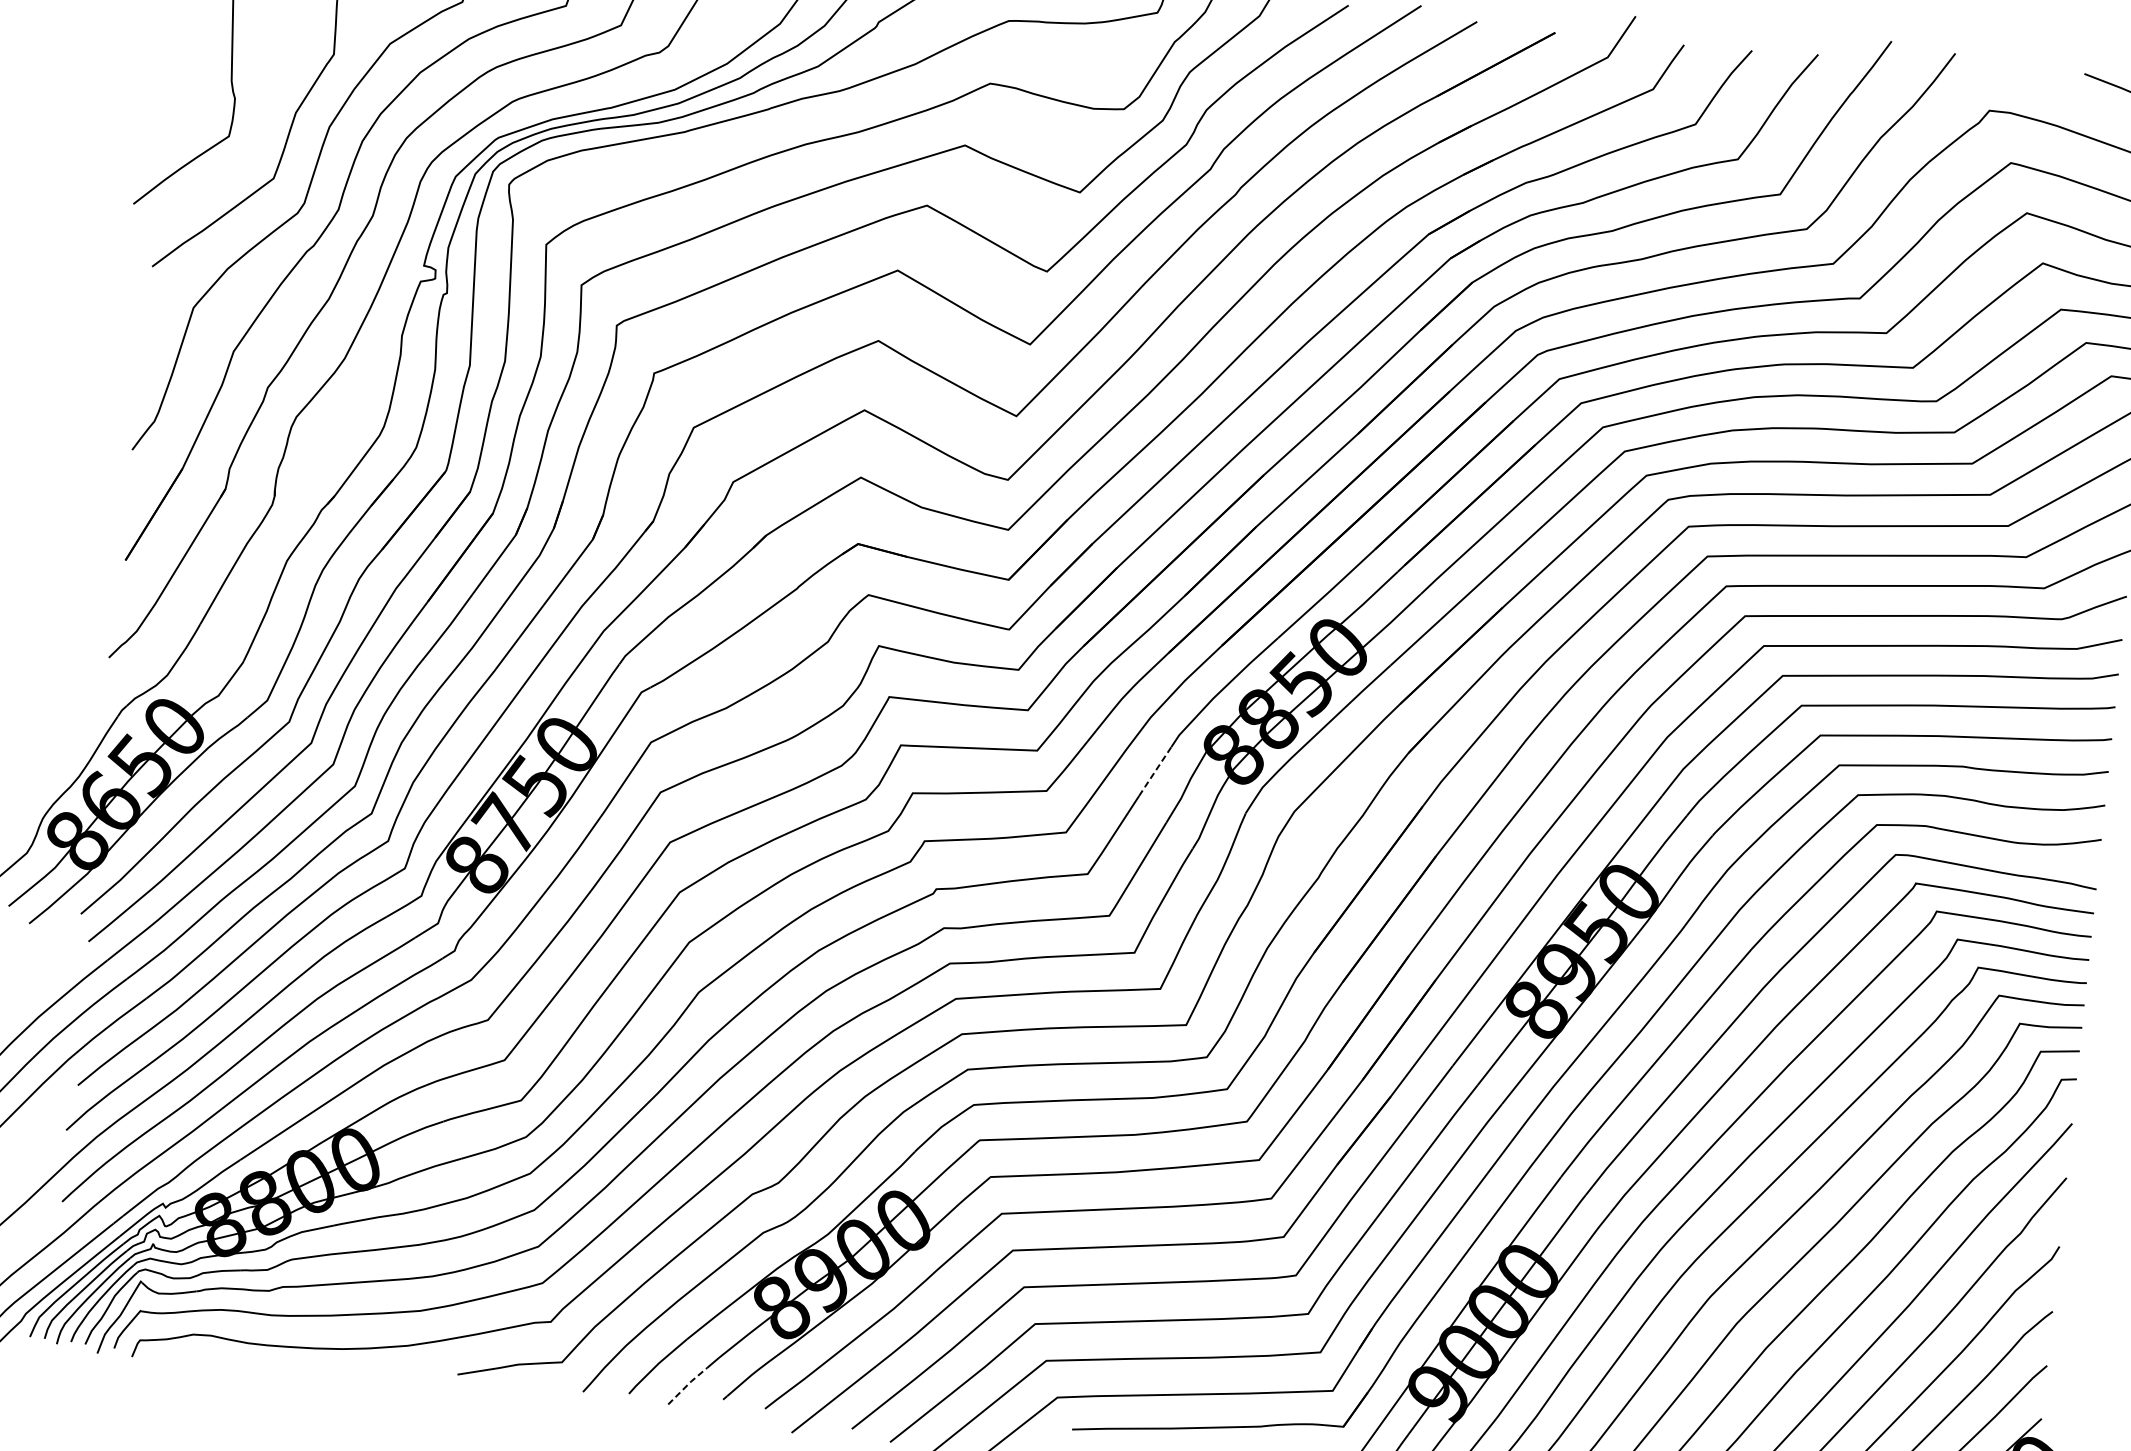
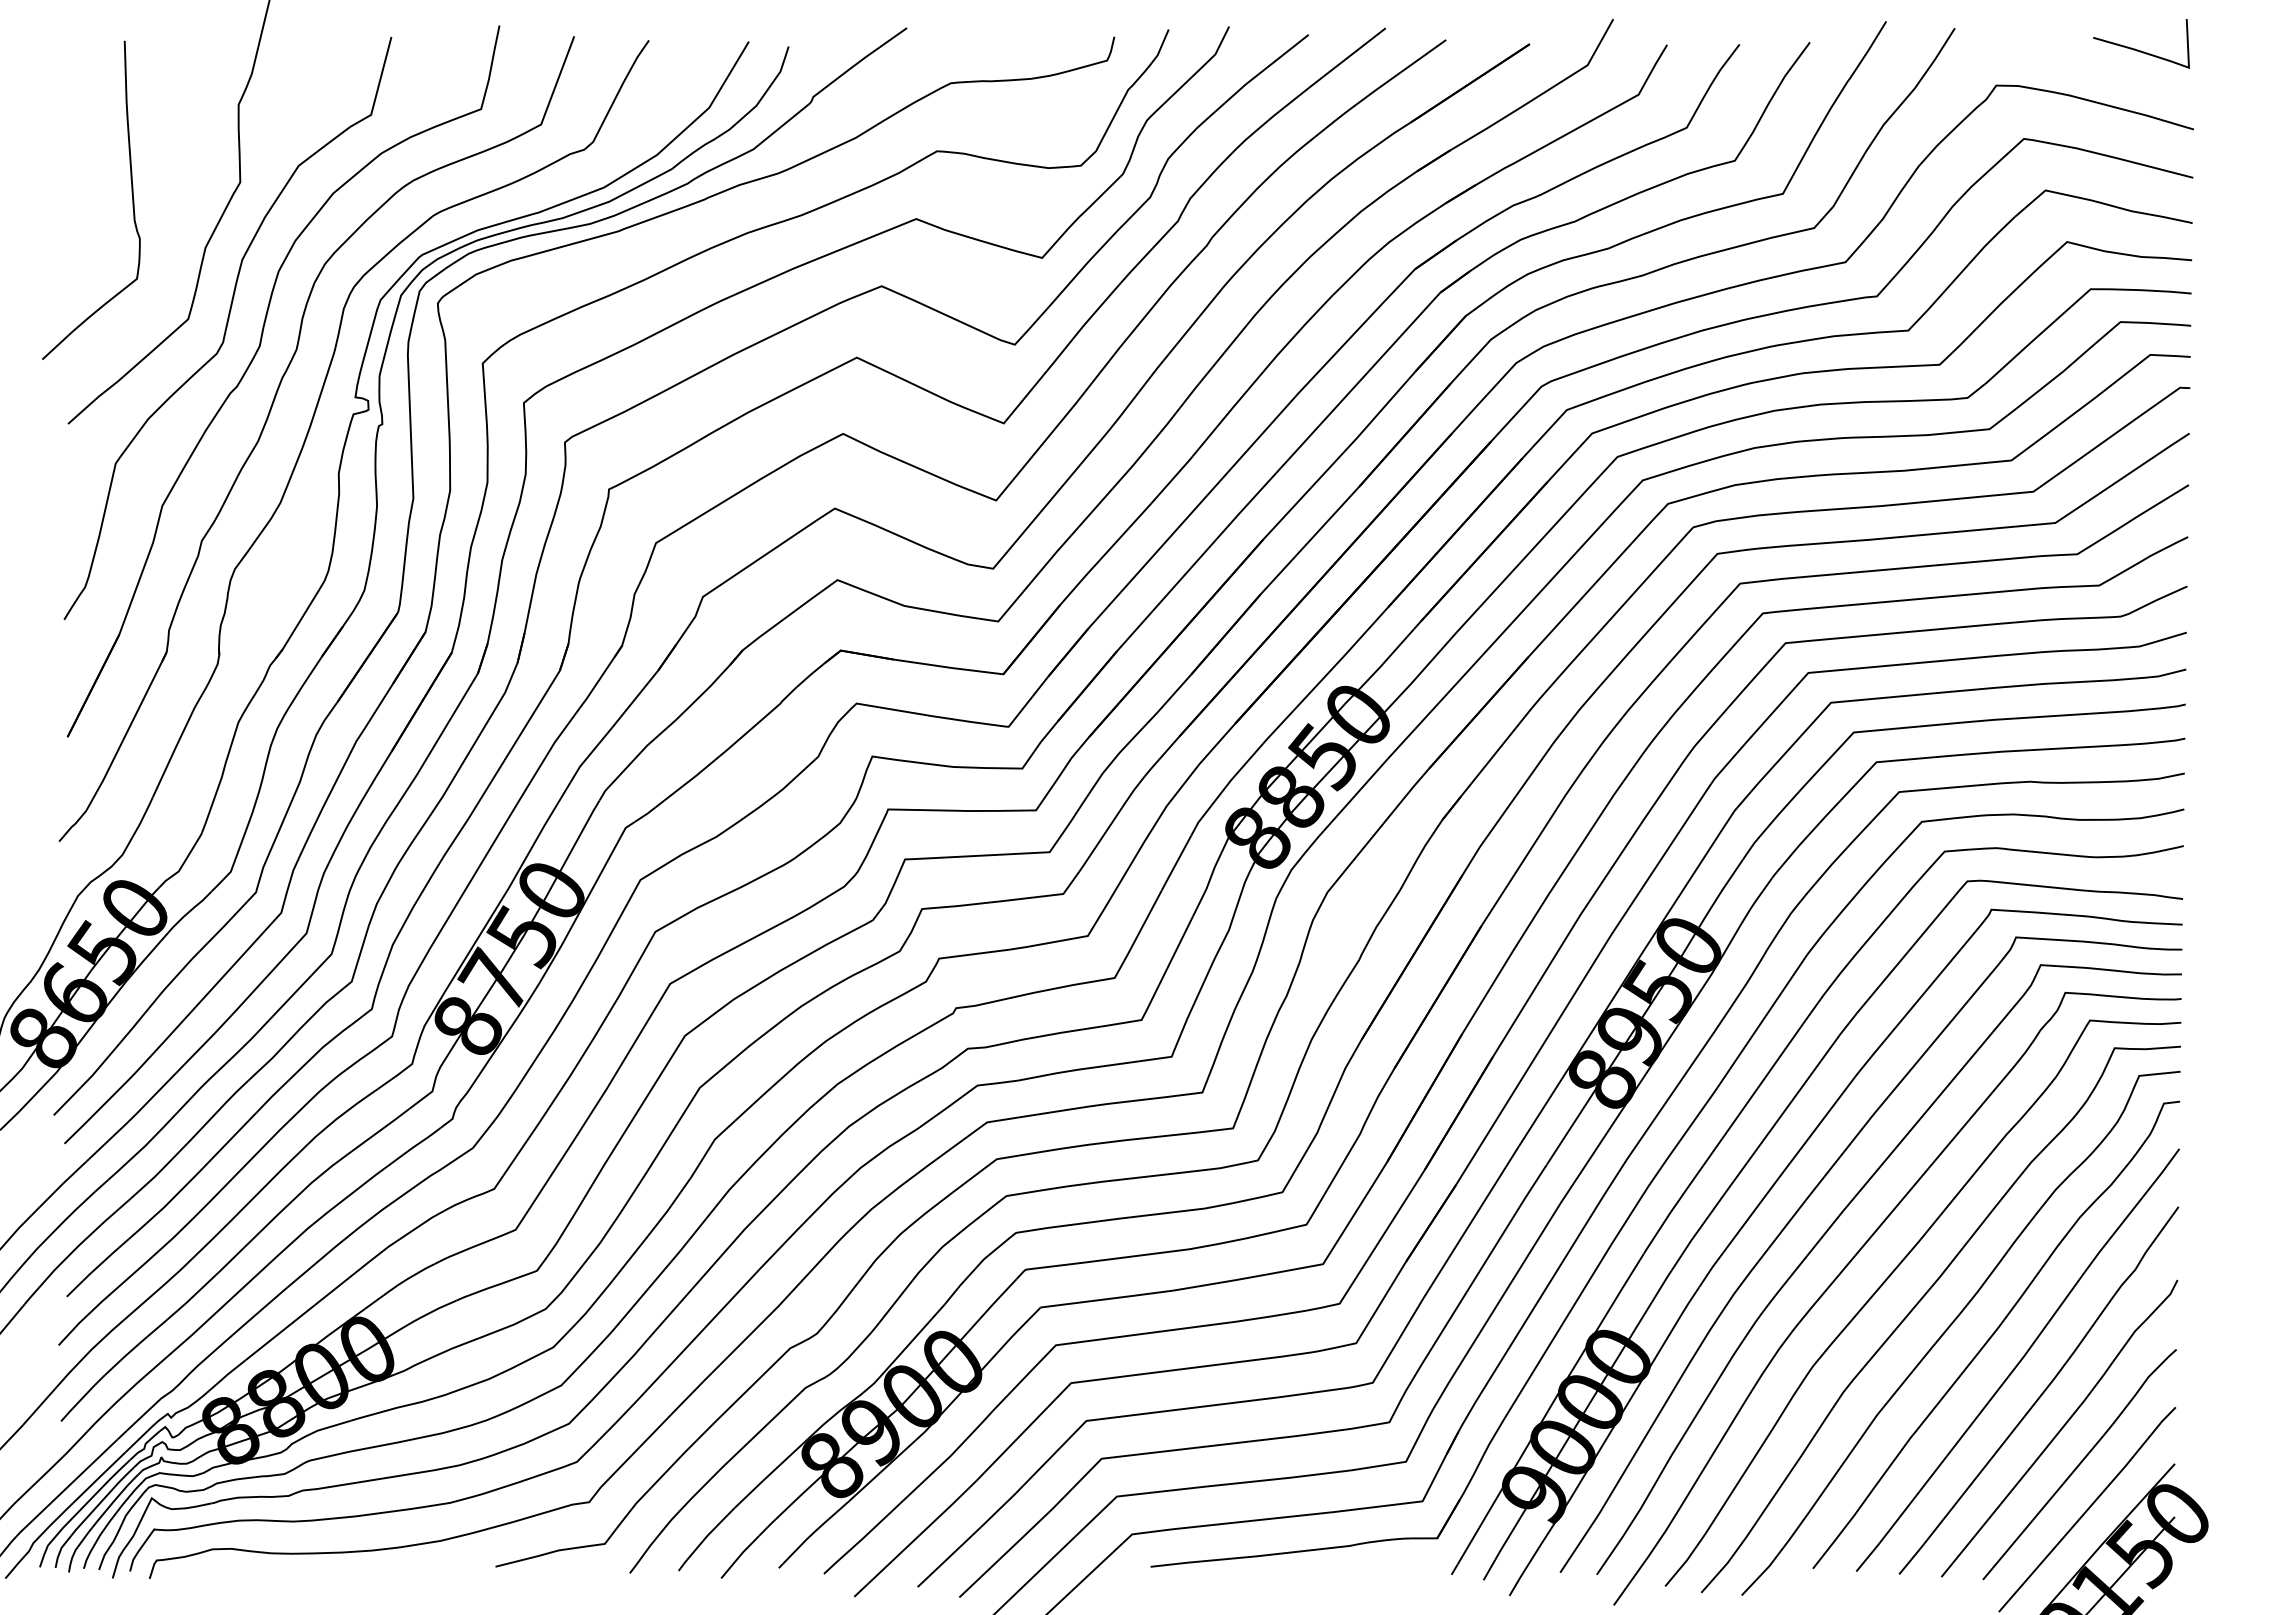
line: (1155, 771) -> (1176, 863), dashed -> solid
line: (687, 1385) -> (739, 1556), dashed -> solid

